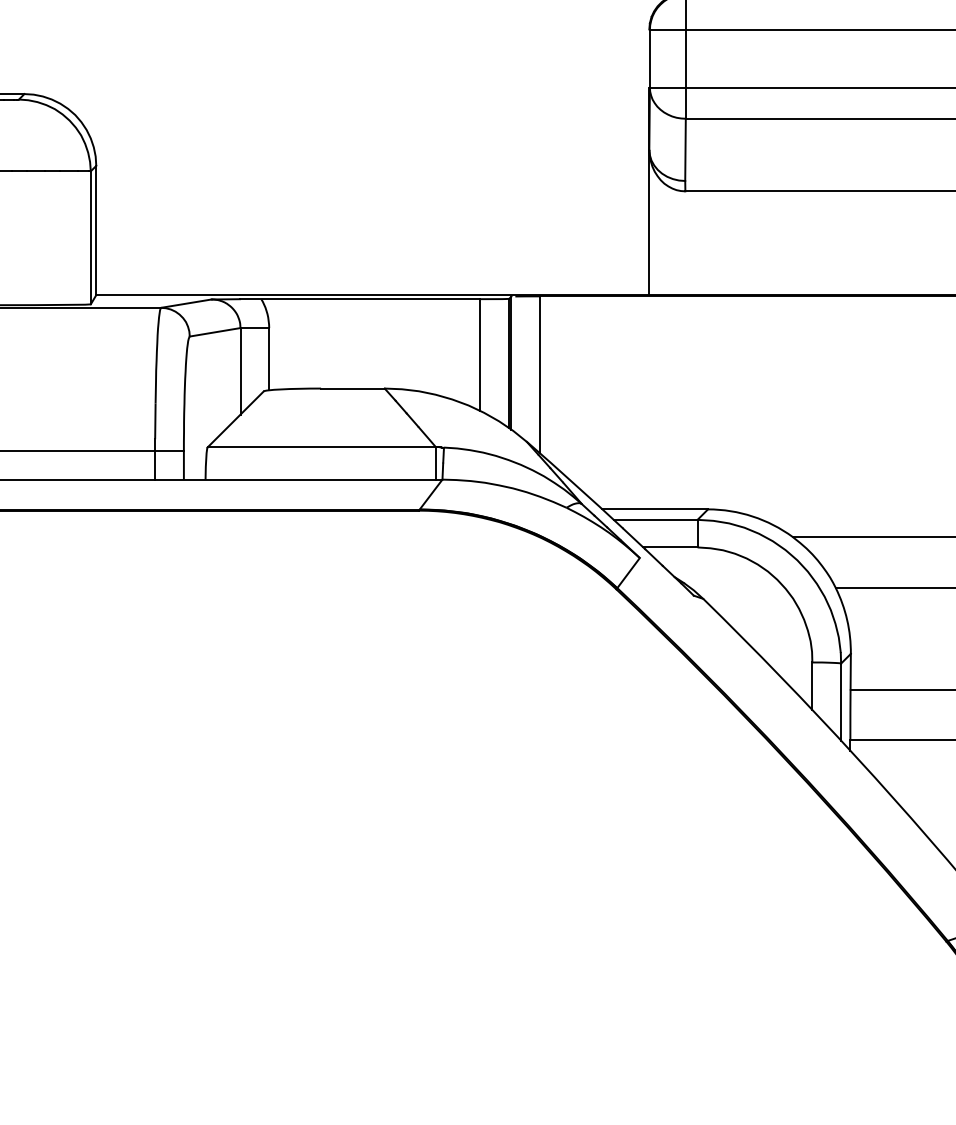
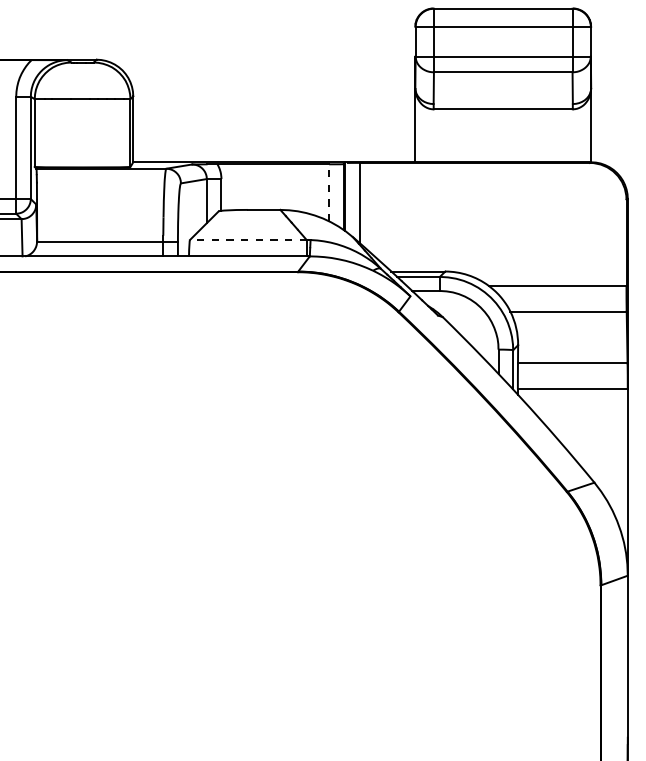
line: (481, 354) -> (329, 192), solid -> dashed
line: (322, 446) -> (248, 239), solid -> dashed

